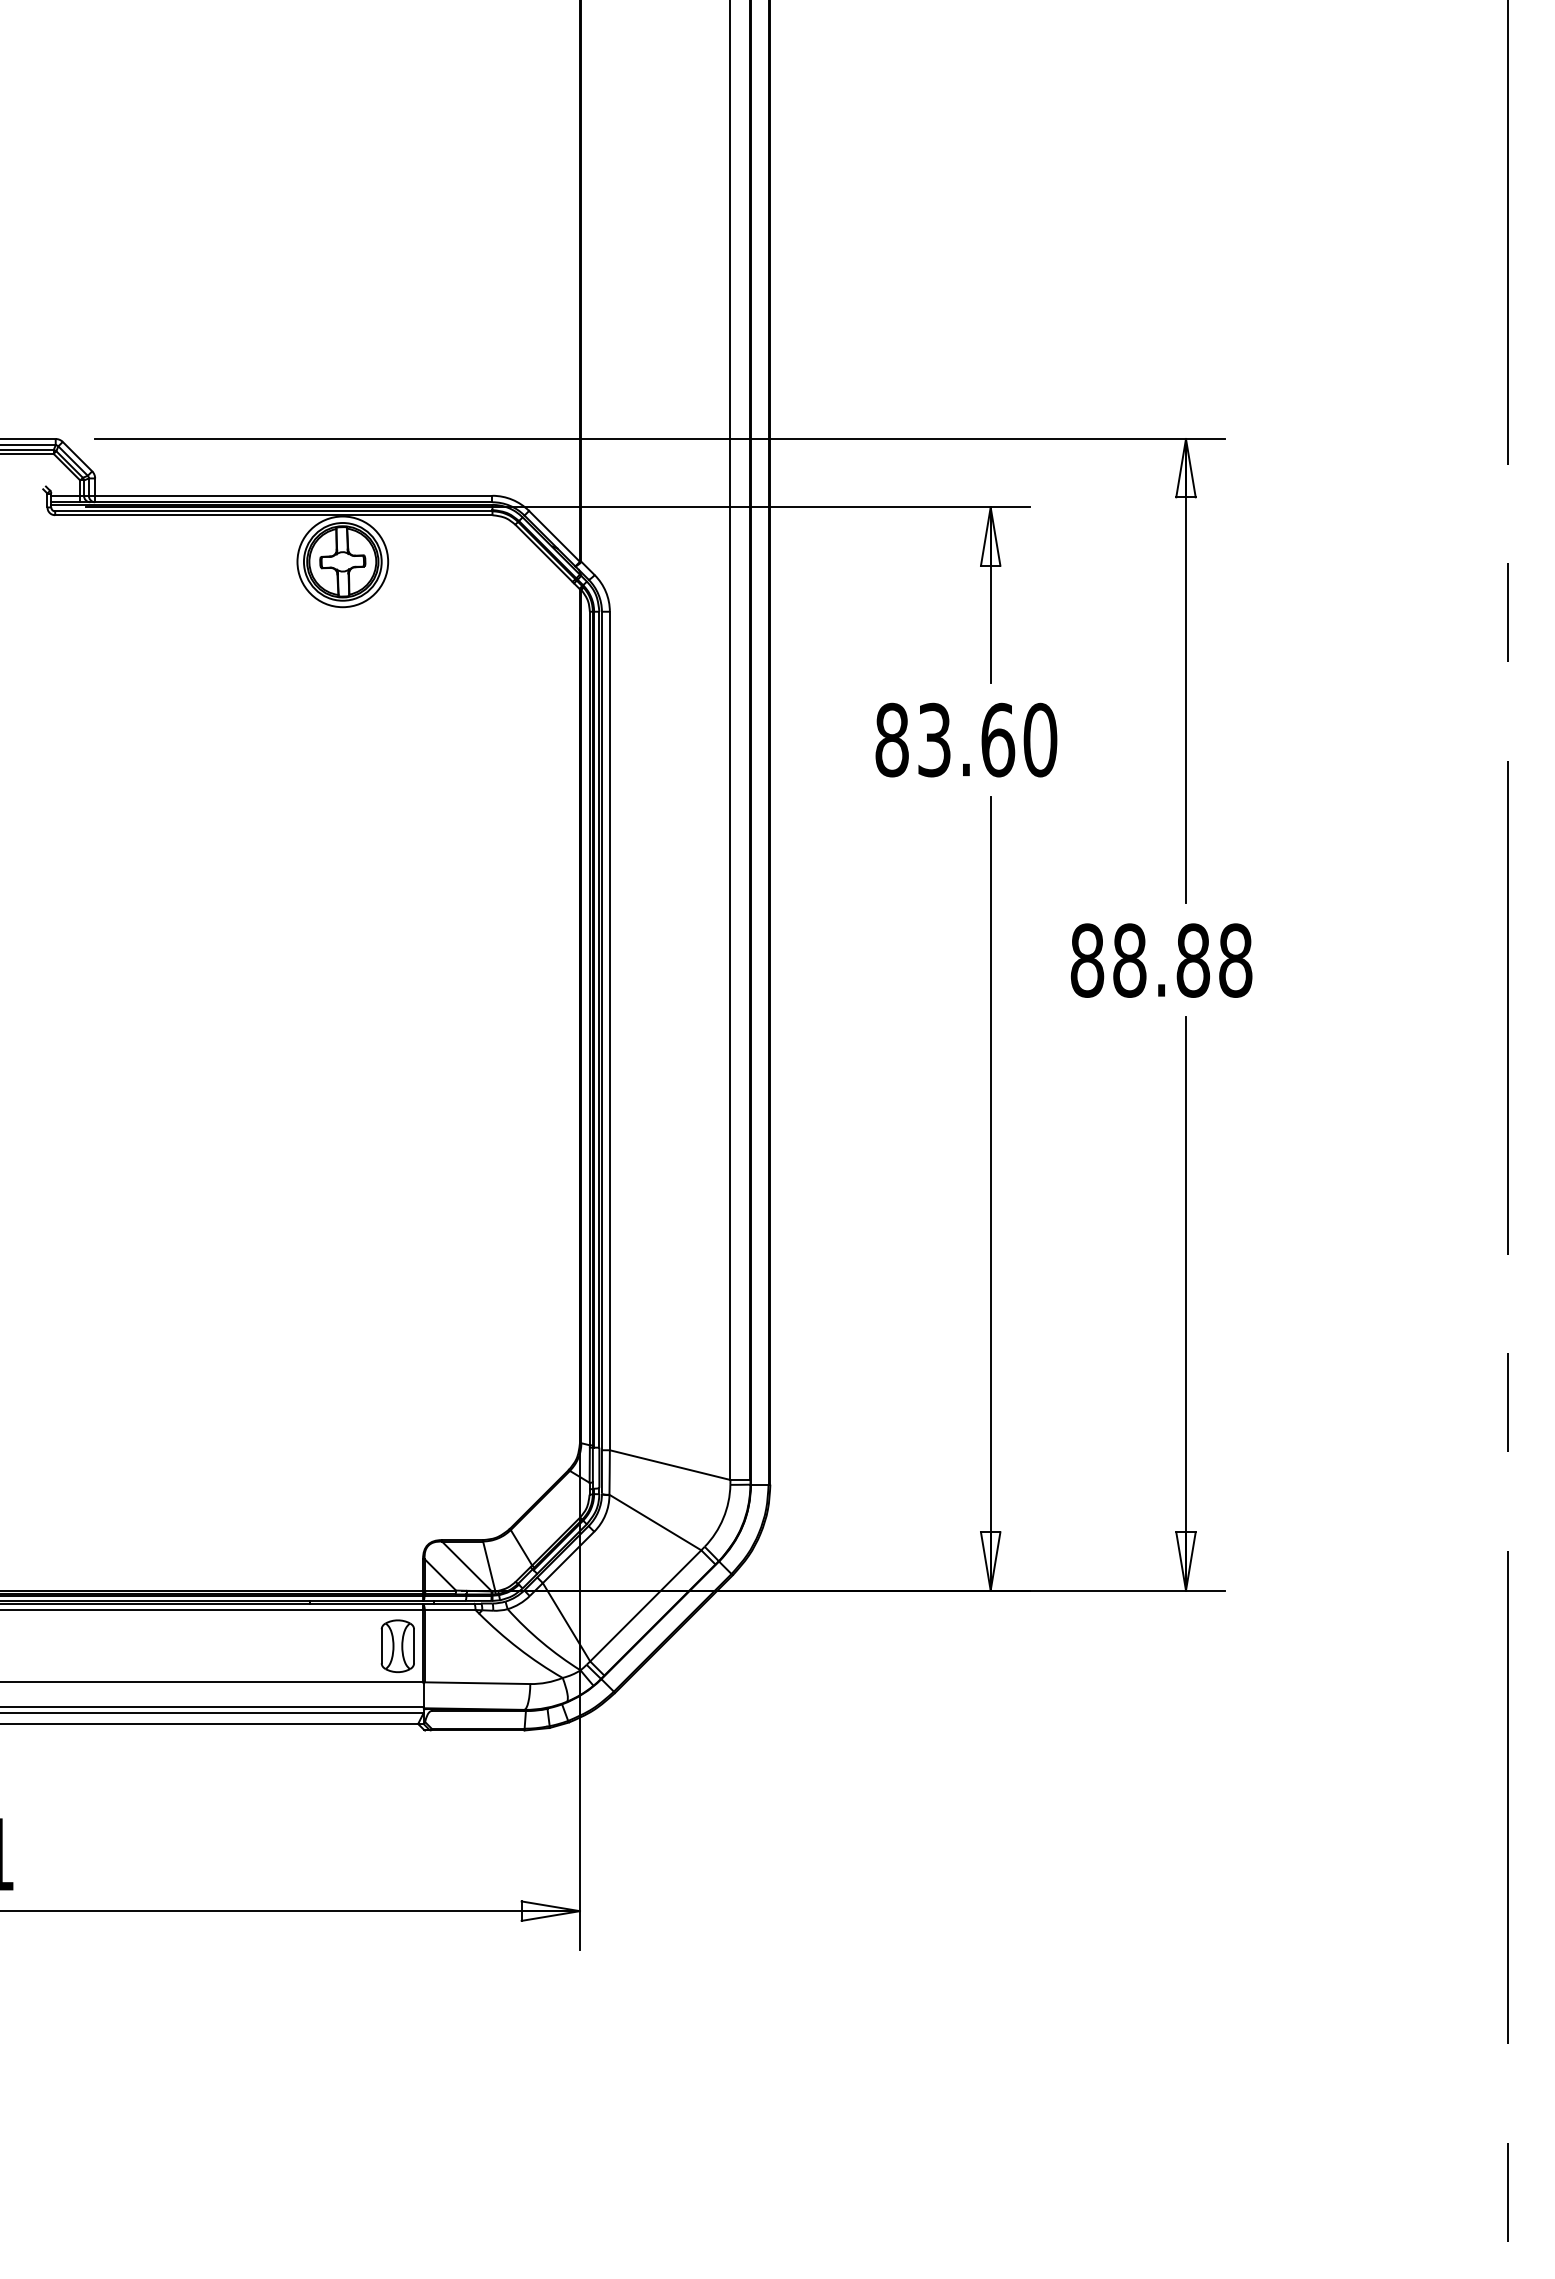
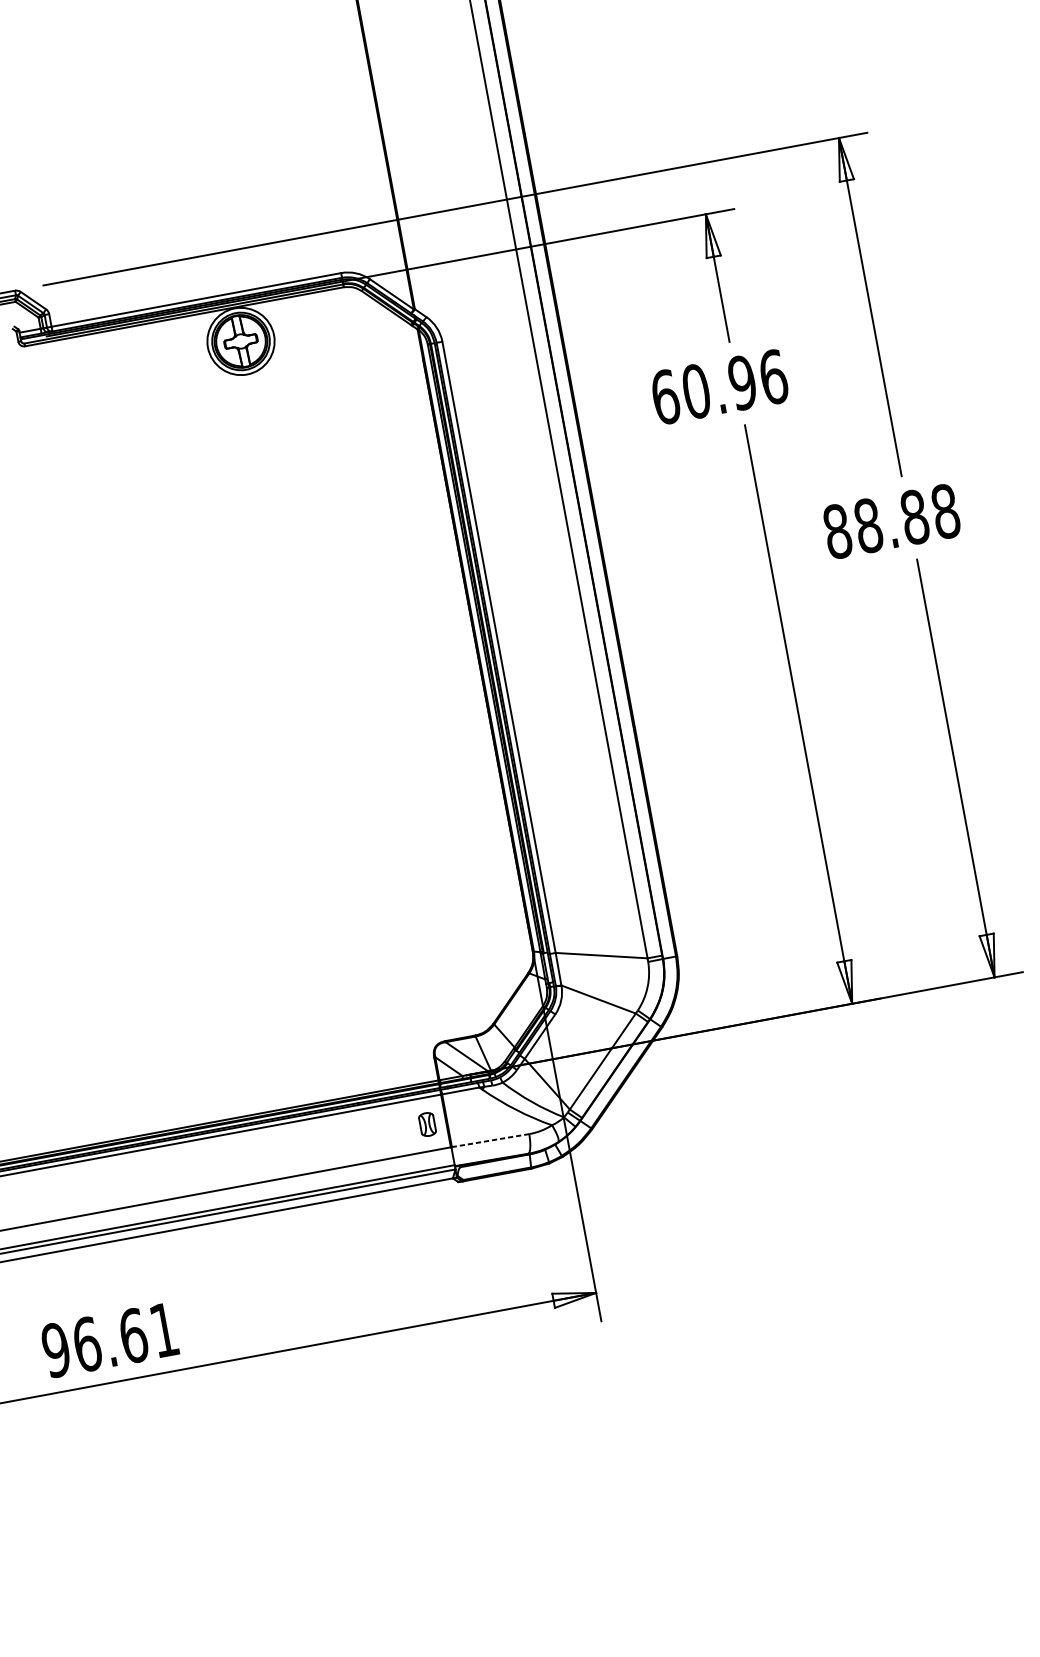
text: (966, 739) -> (719, 386), 83.60 -> 60.96
part: (397, 1646) -> (427, 1124), size x0.6
line: (477, 1683) -> (490, 1140), solid -> dashed

